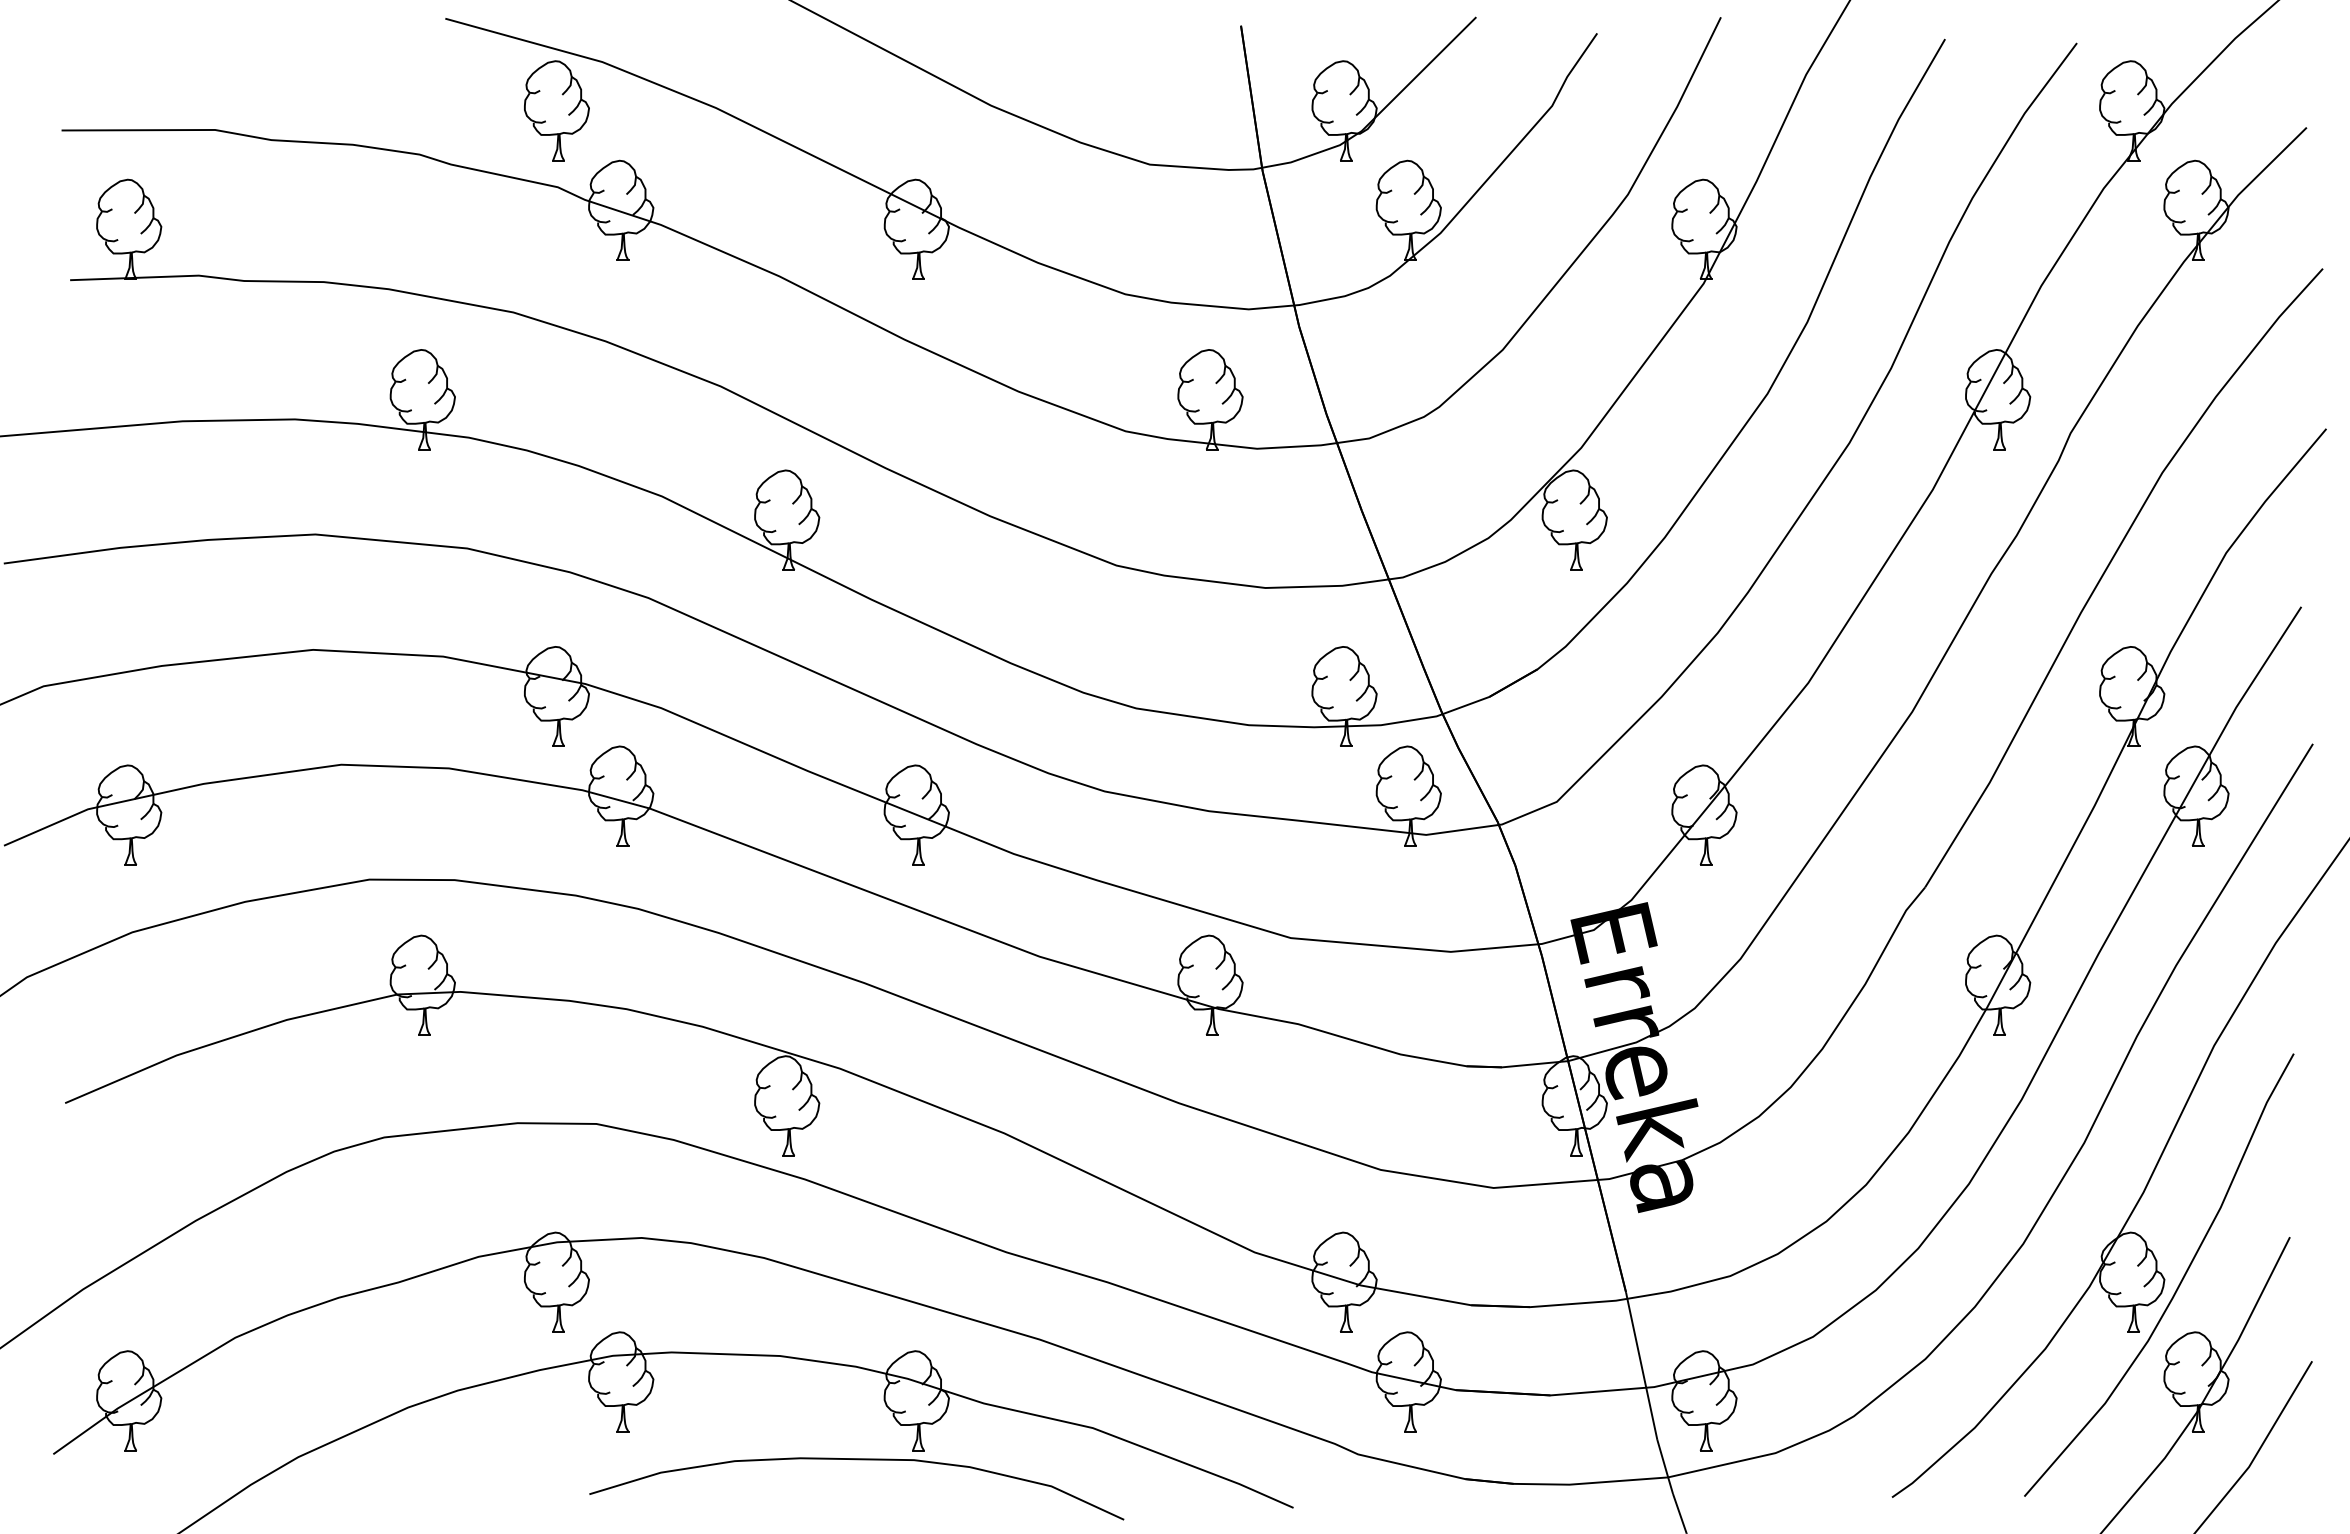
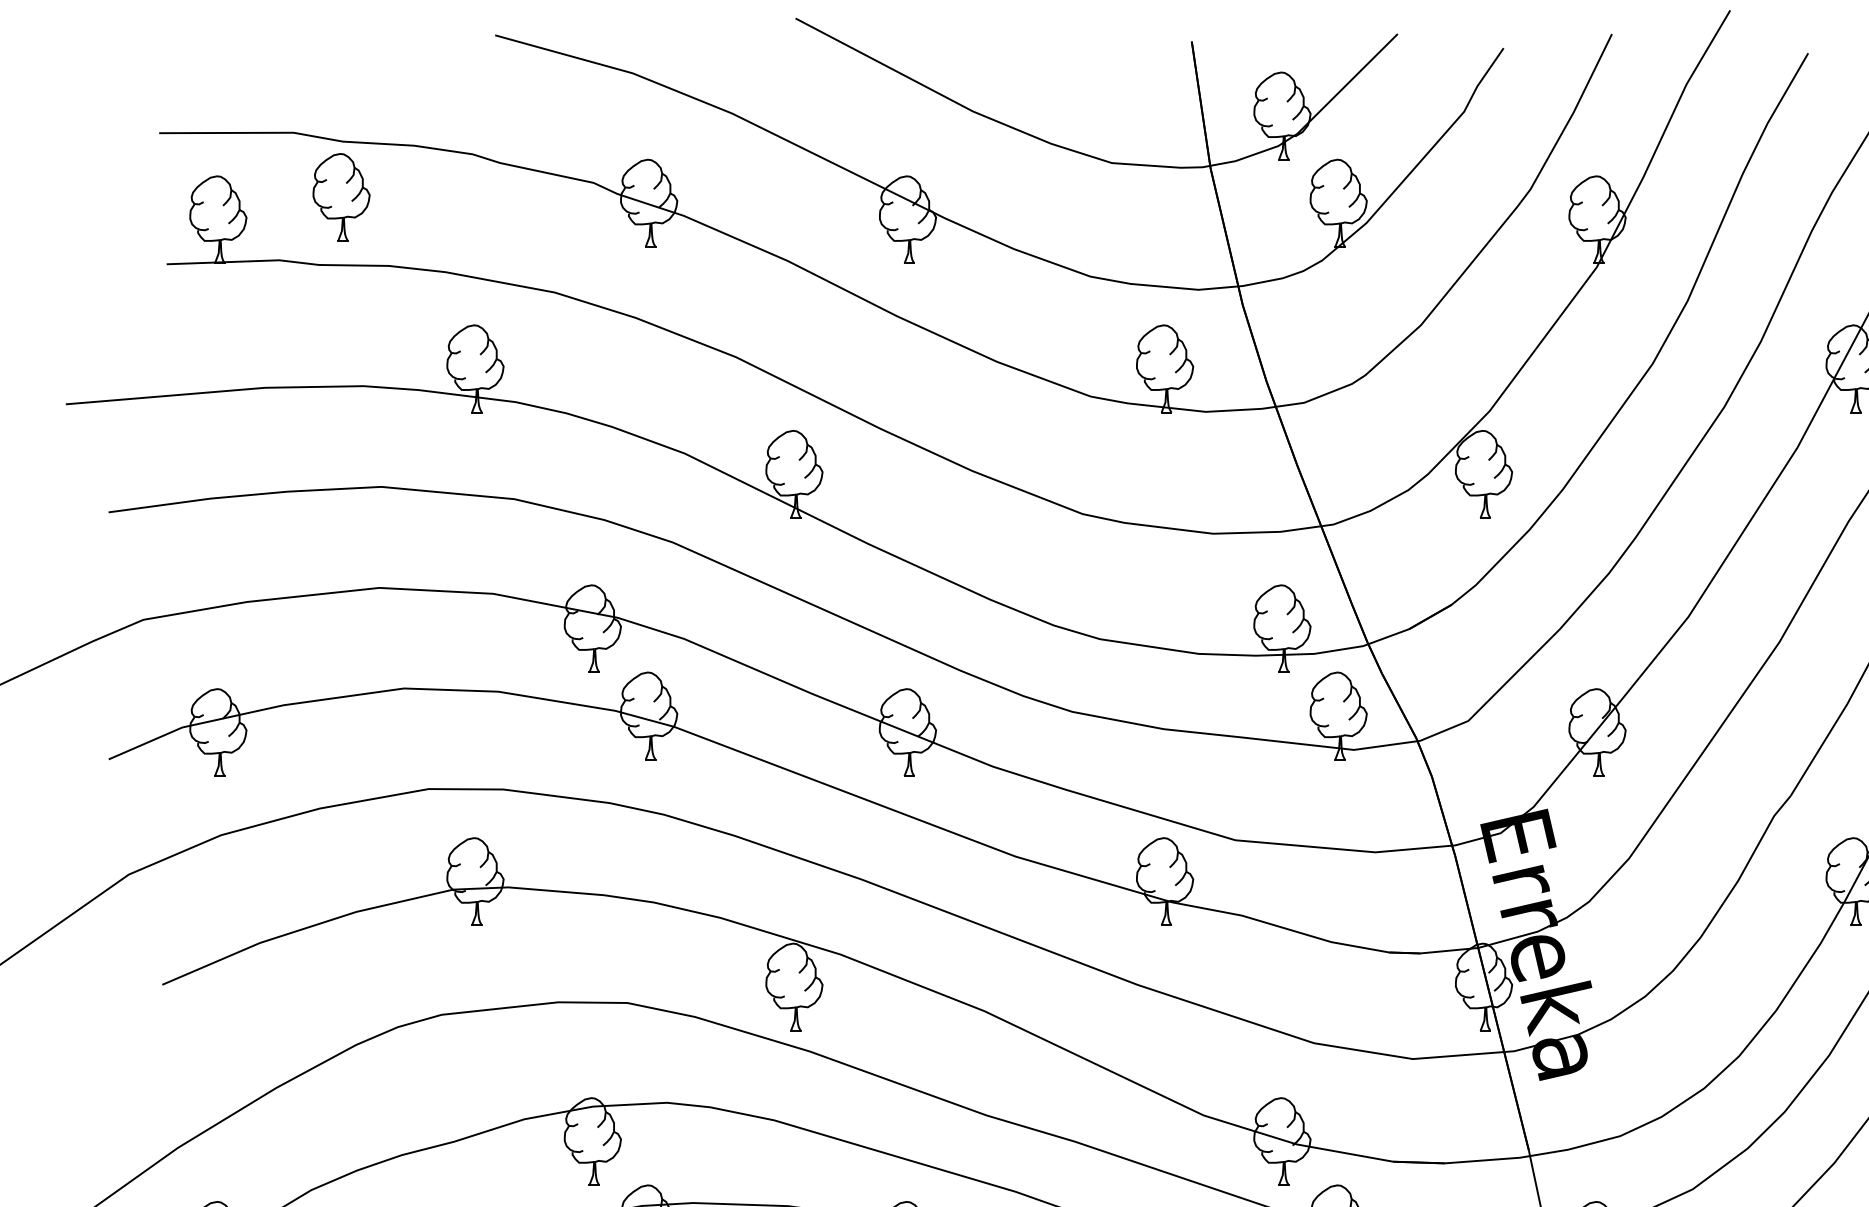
part: (556, 110) -> (341, 197), moved

